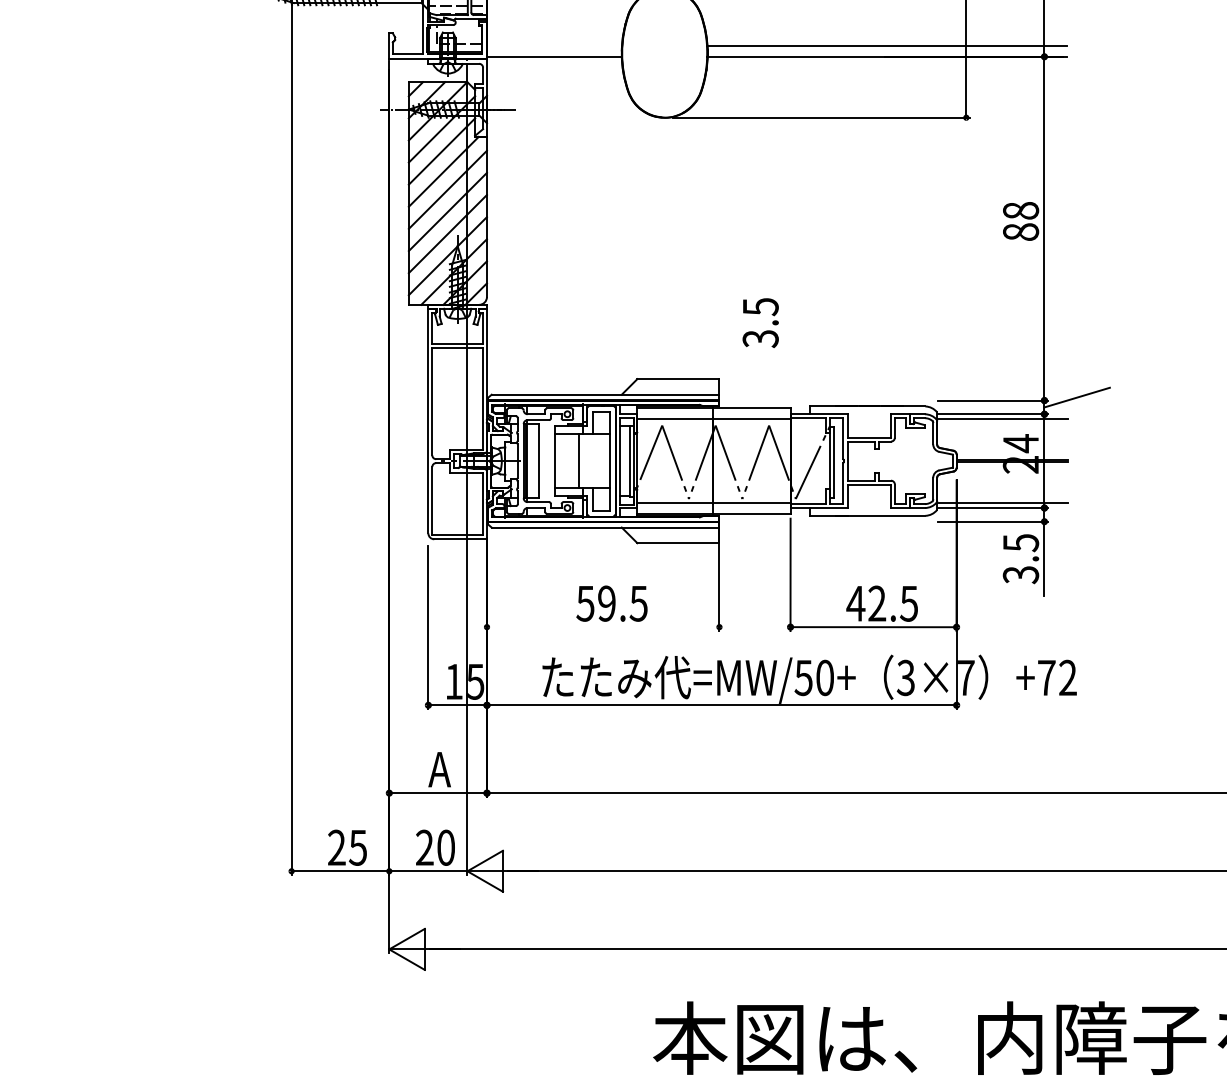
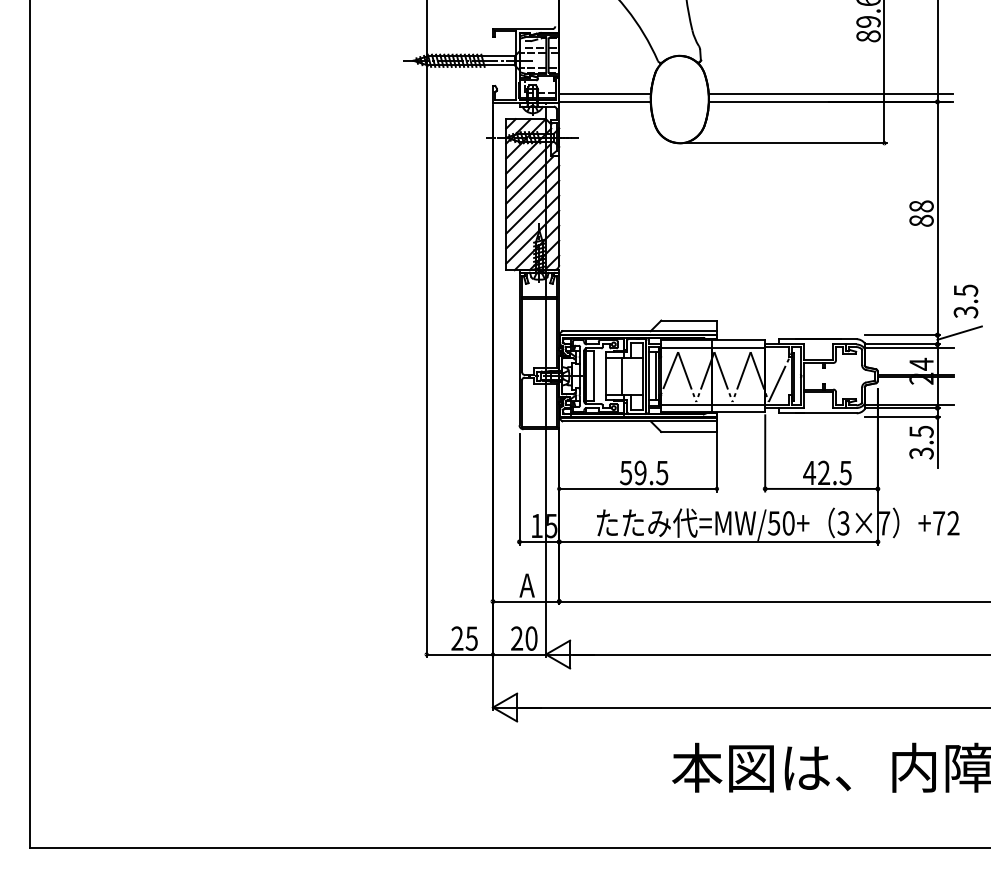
line: (555, 45) -> (605, 94), added
text: (760, 322) -> (965, 301), moved
line: (602, 626) -> (637, 488), added

